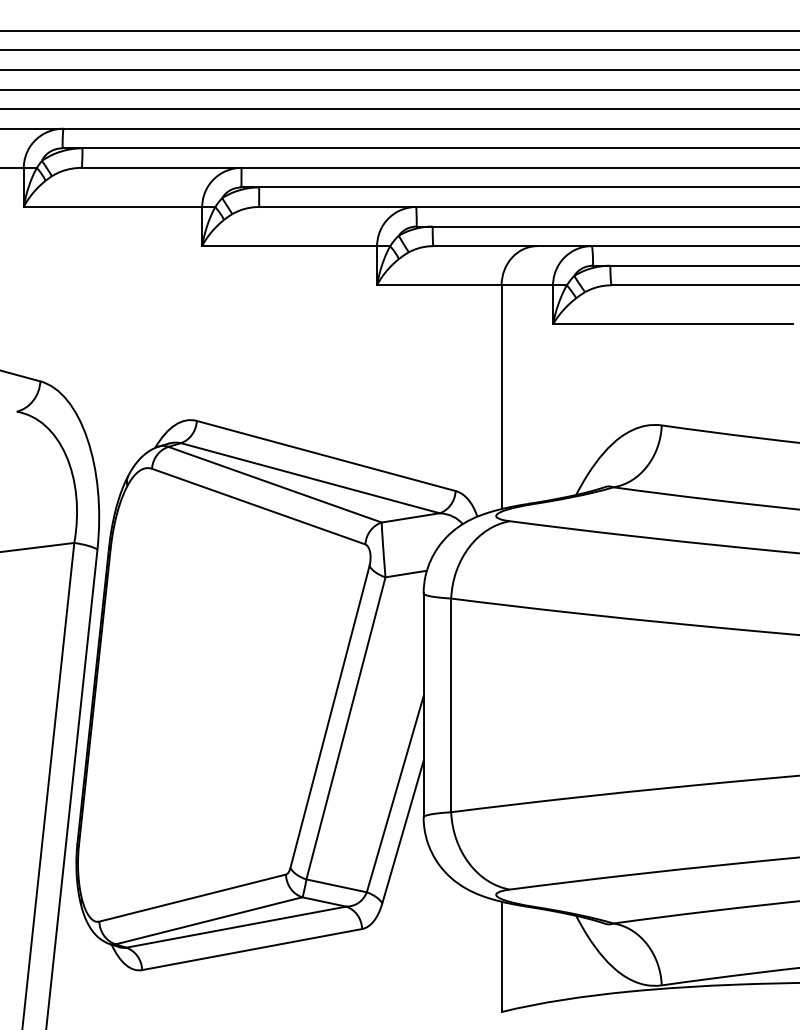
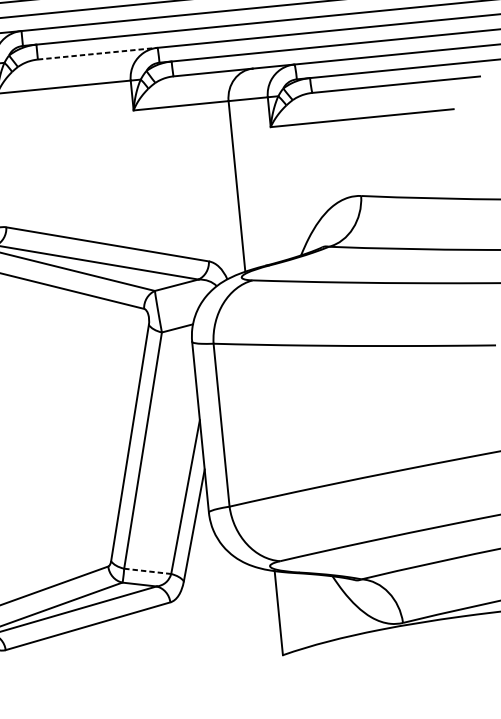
line: (338, 207) -> (98, 54), solid -> dashed
line: (336, 885) -> (147, 571), solid -> dashed

